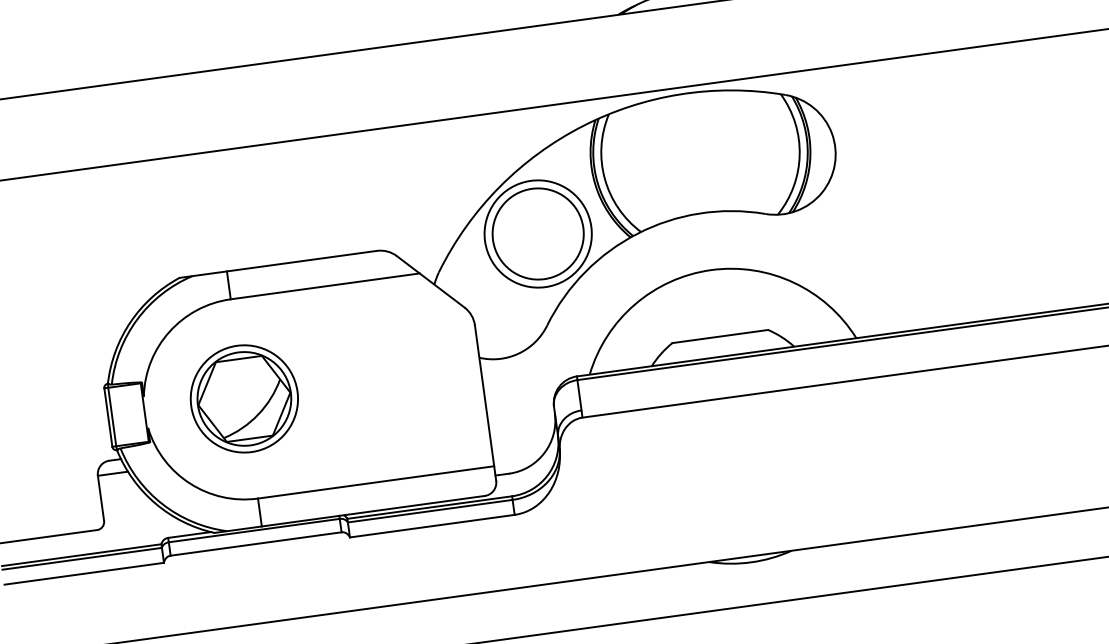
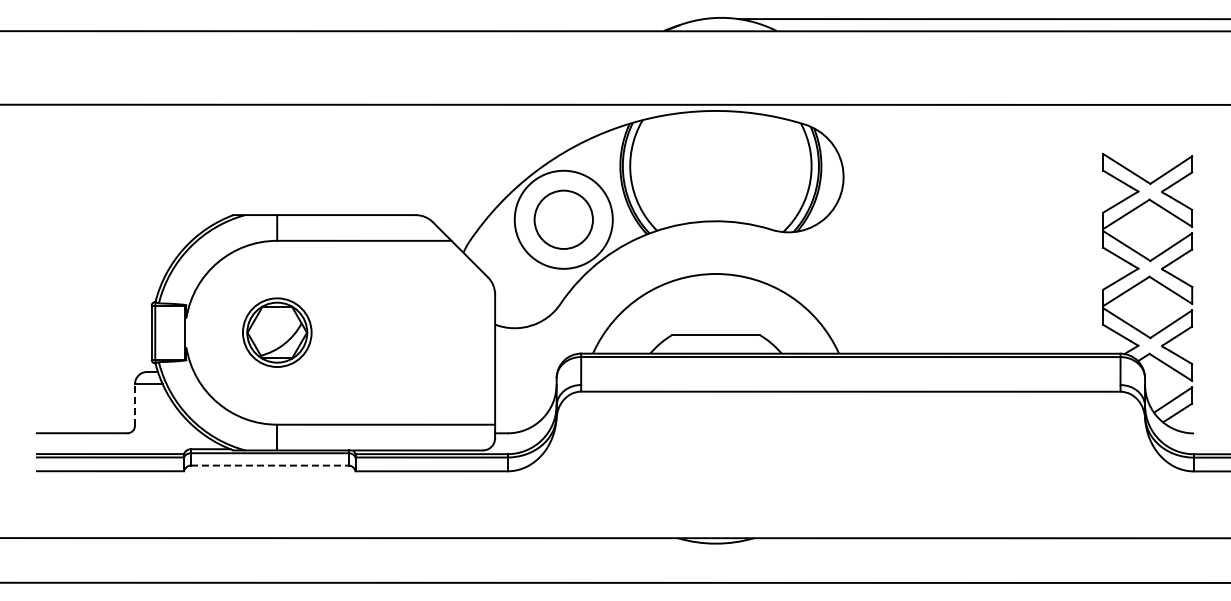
circle: (537, 233) -> (563, 219), size x0.7
part: (244, 398) -> (277, 332), size x0.7
line: (100, 498) -> (134, 405), solid -> dashed
line: (255, 543) -> (269, 465), solid -> dashed

